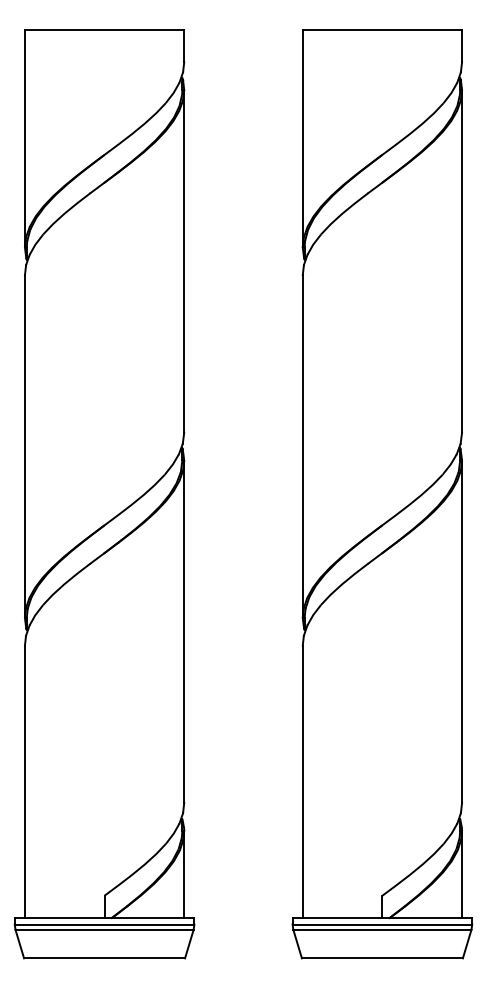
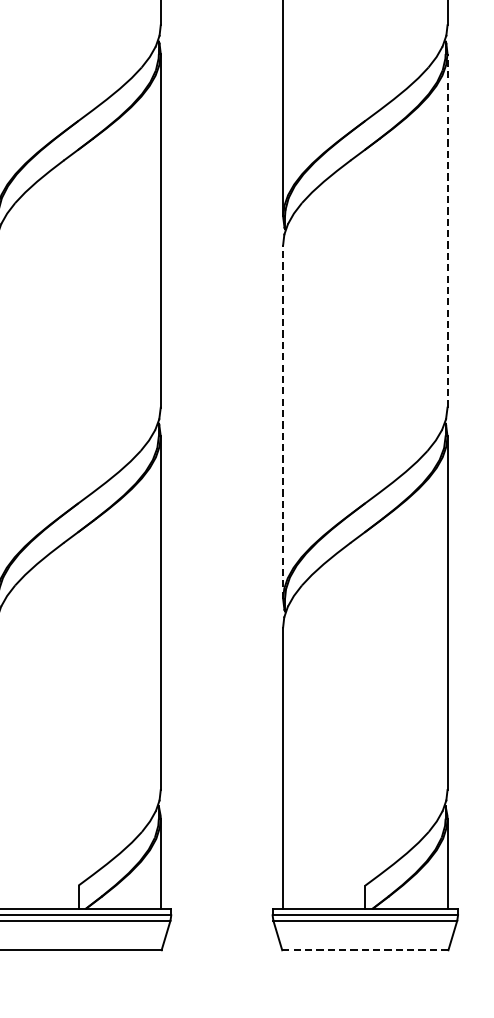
line: (462, 260) -> (448, 229), solid -> dashed
line: (302, 446) -> (282, 421), solid -> dashed
line: (381, 958) -> (364, 950), solid -> dashed

